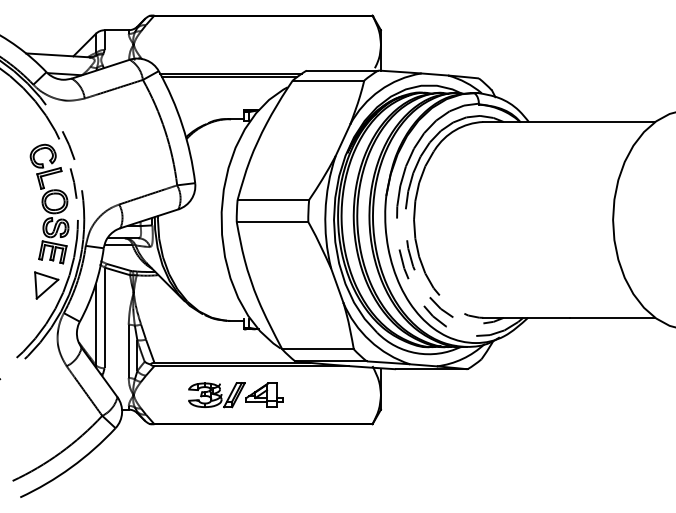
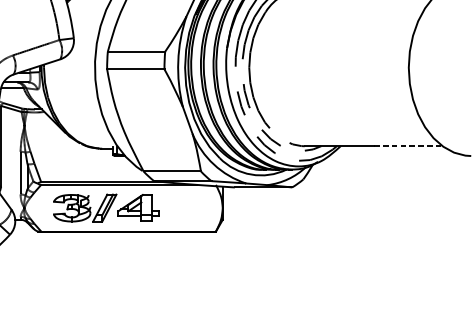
line: (612, 317) -> (408, 145), solid -> dashed
part: (235, 395) -> (106, 208), size x1.4

